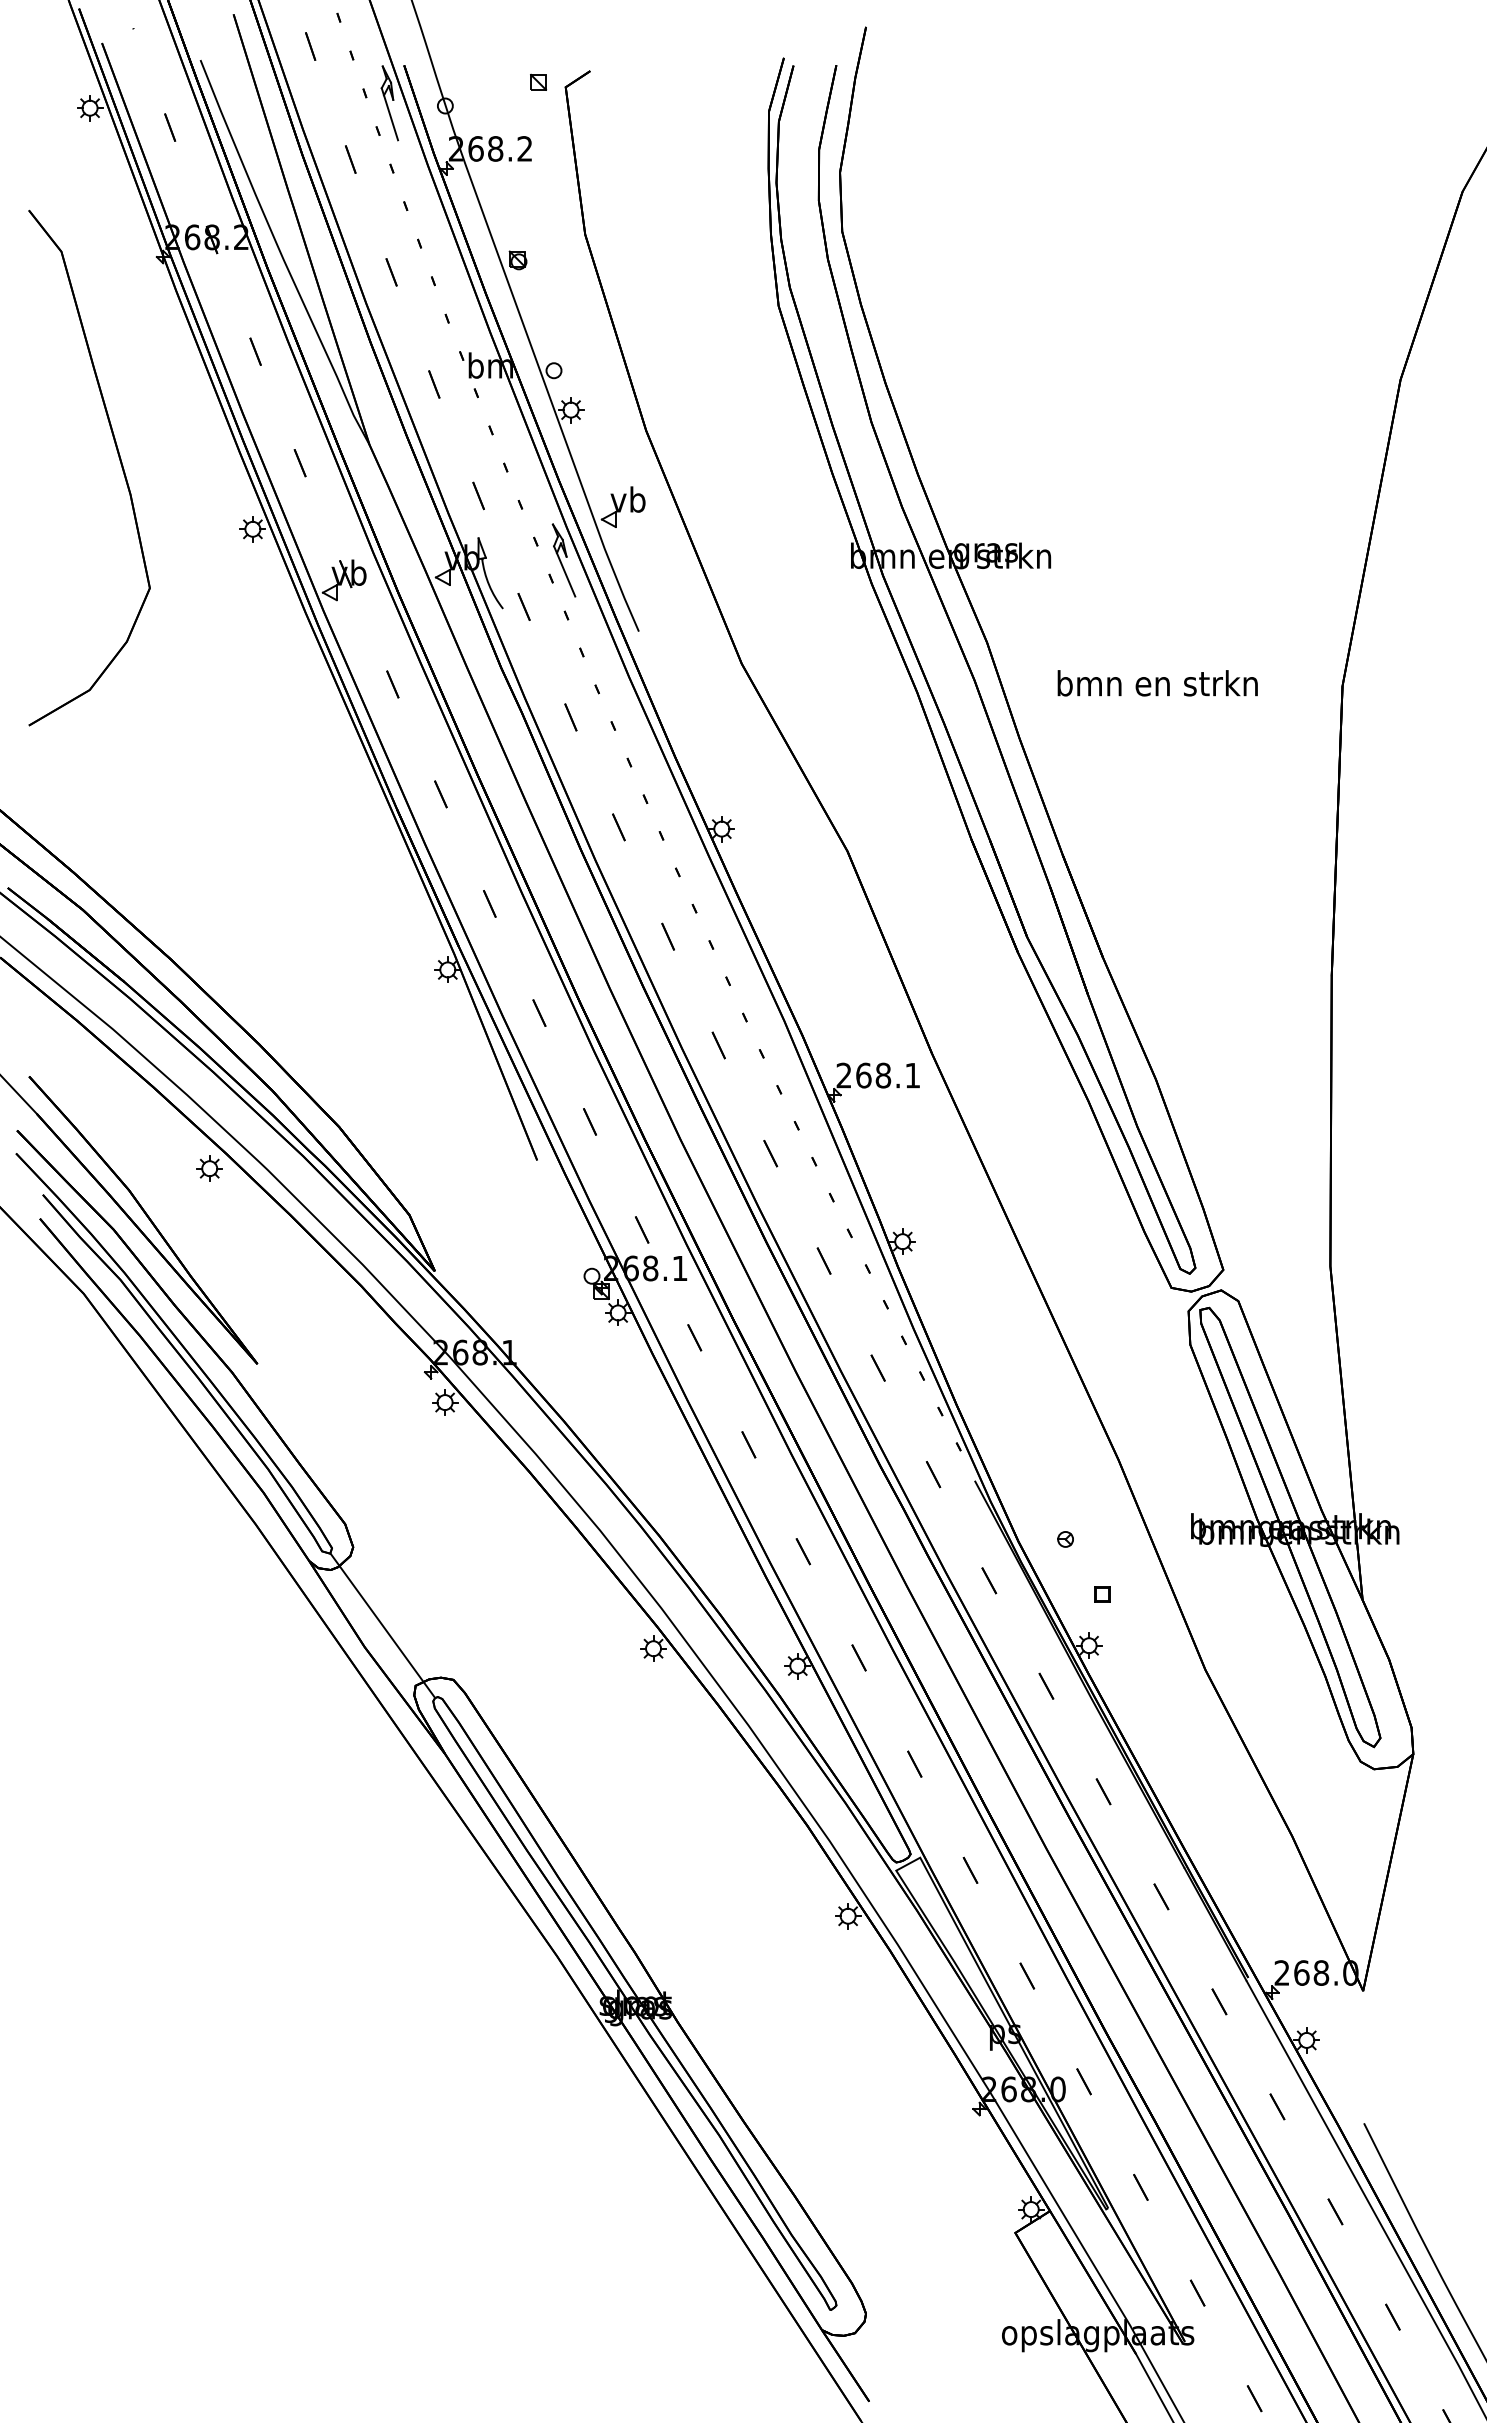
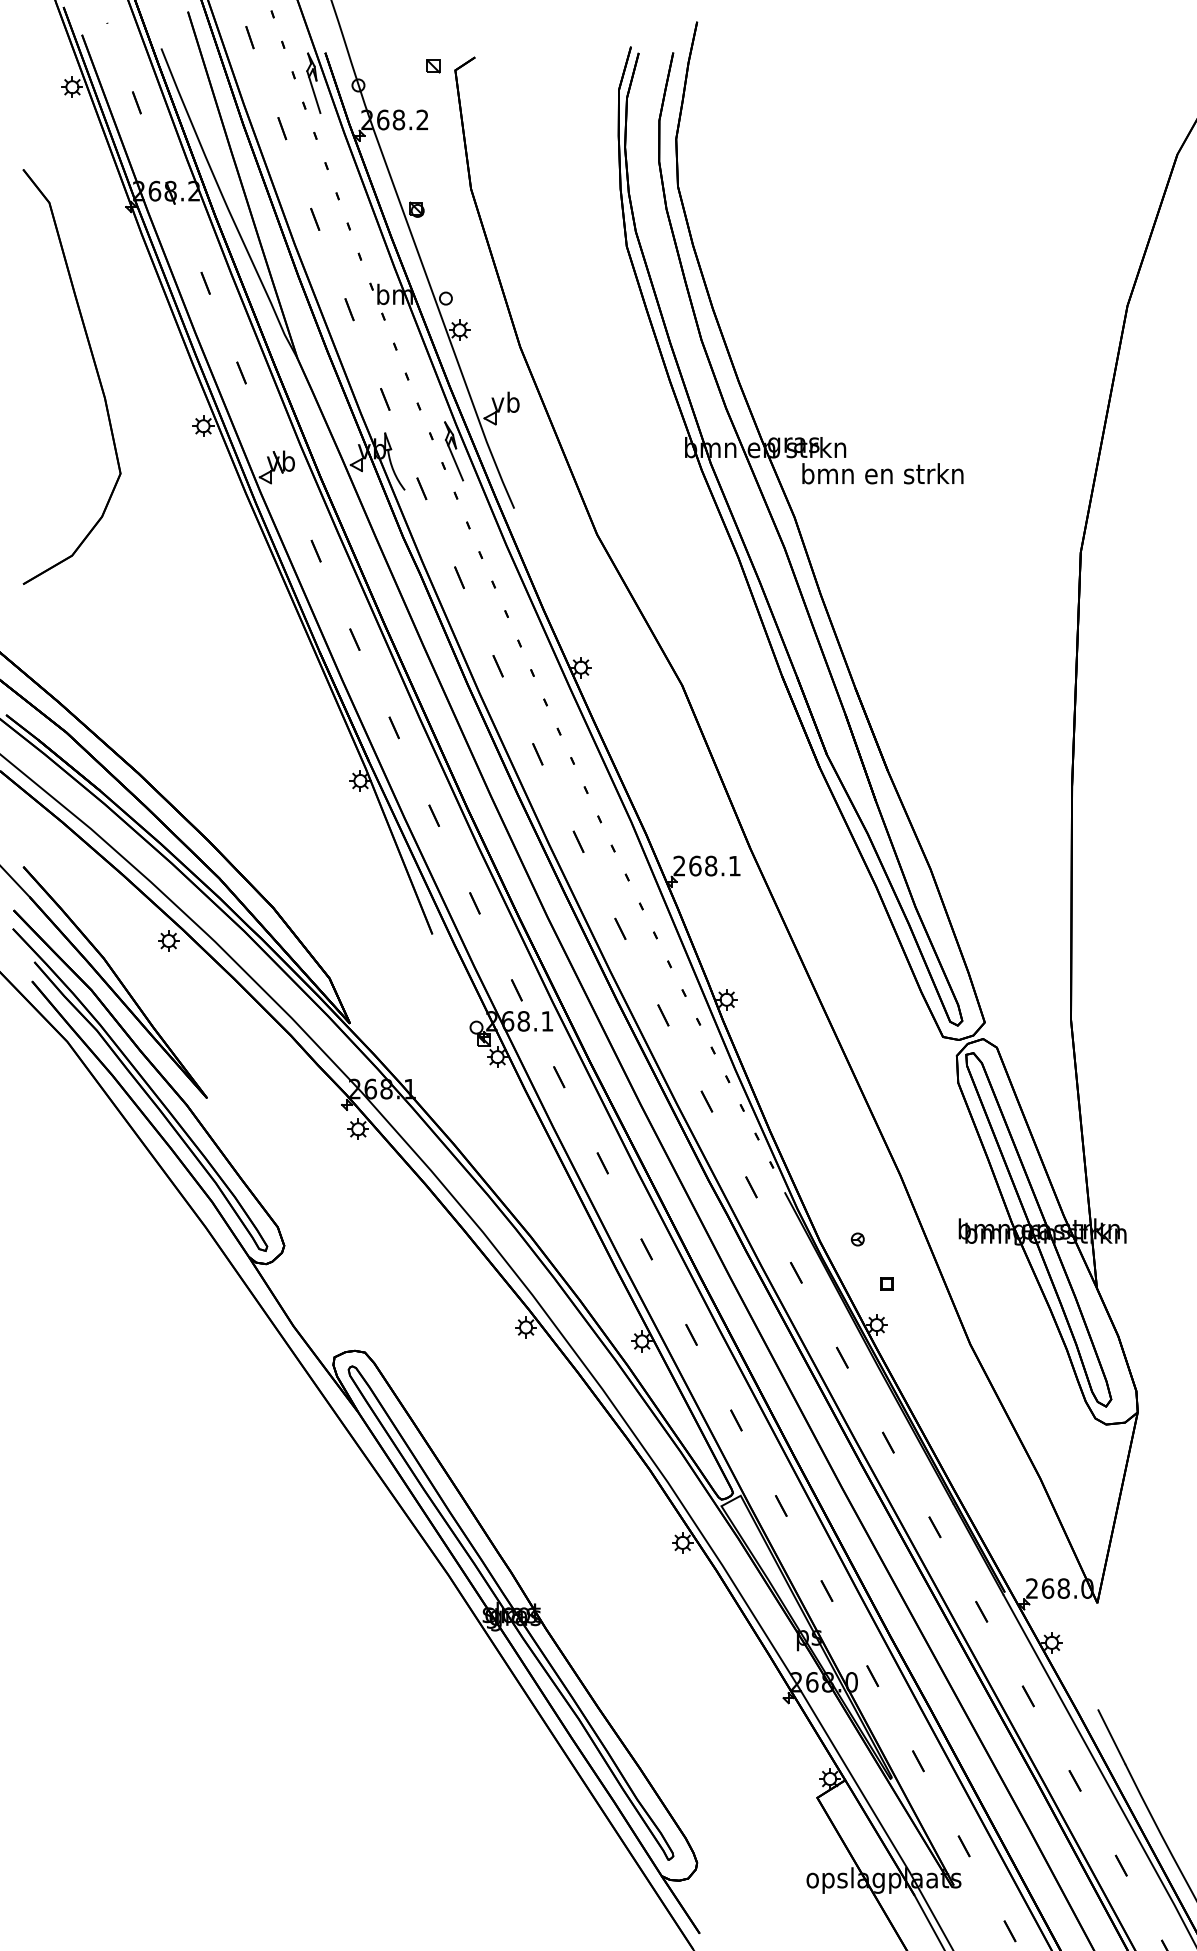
text: (1157, 683) -> (882, 473), moved
line: (382, 1624) -> (307, 1308), removed

